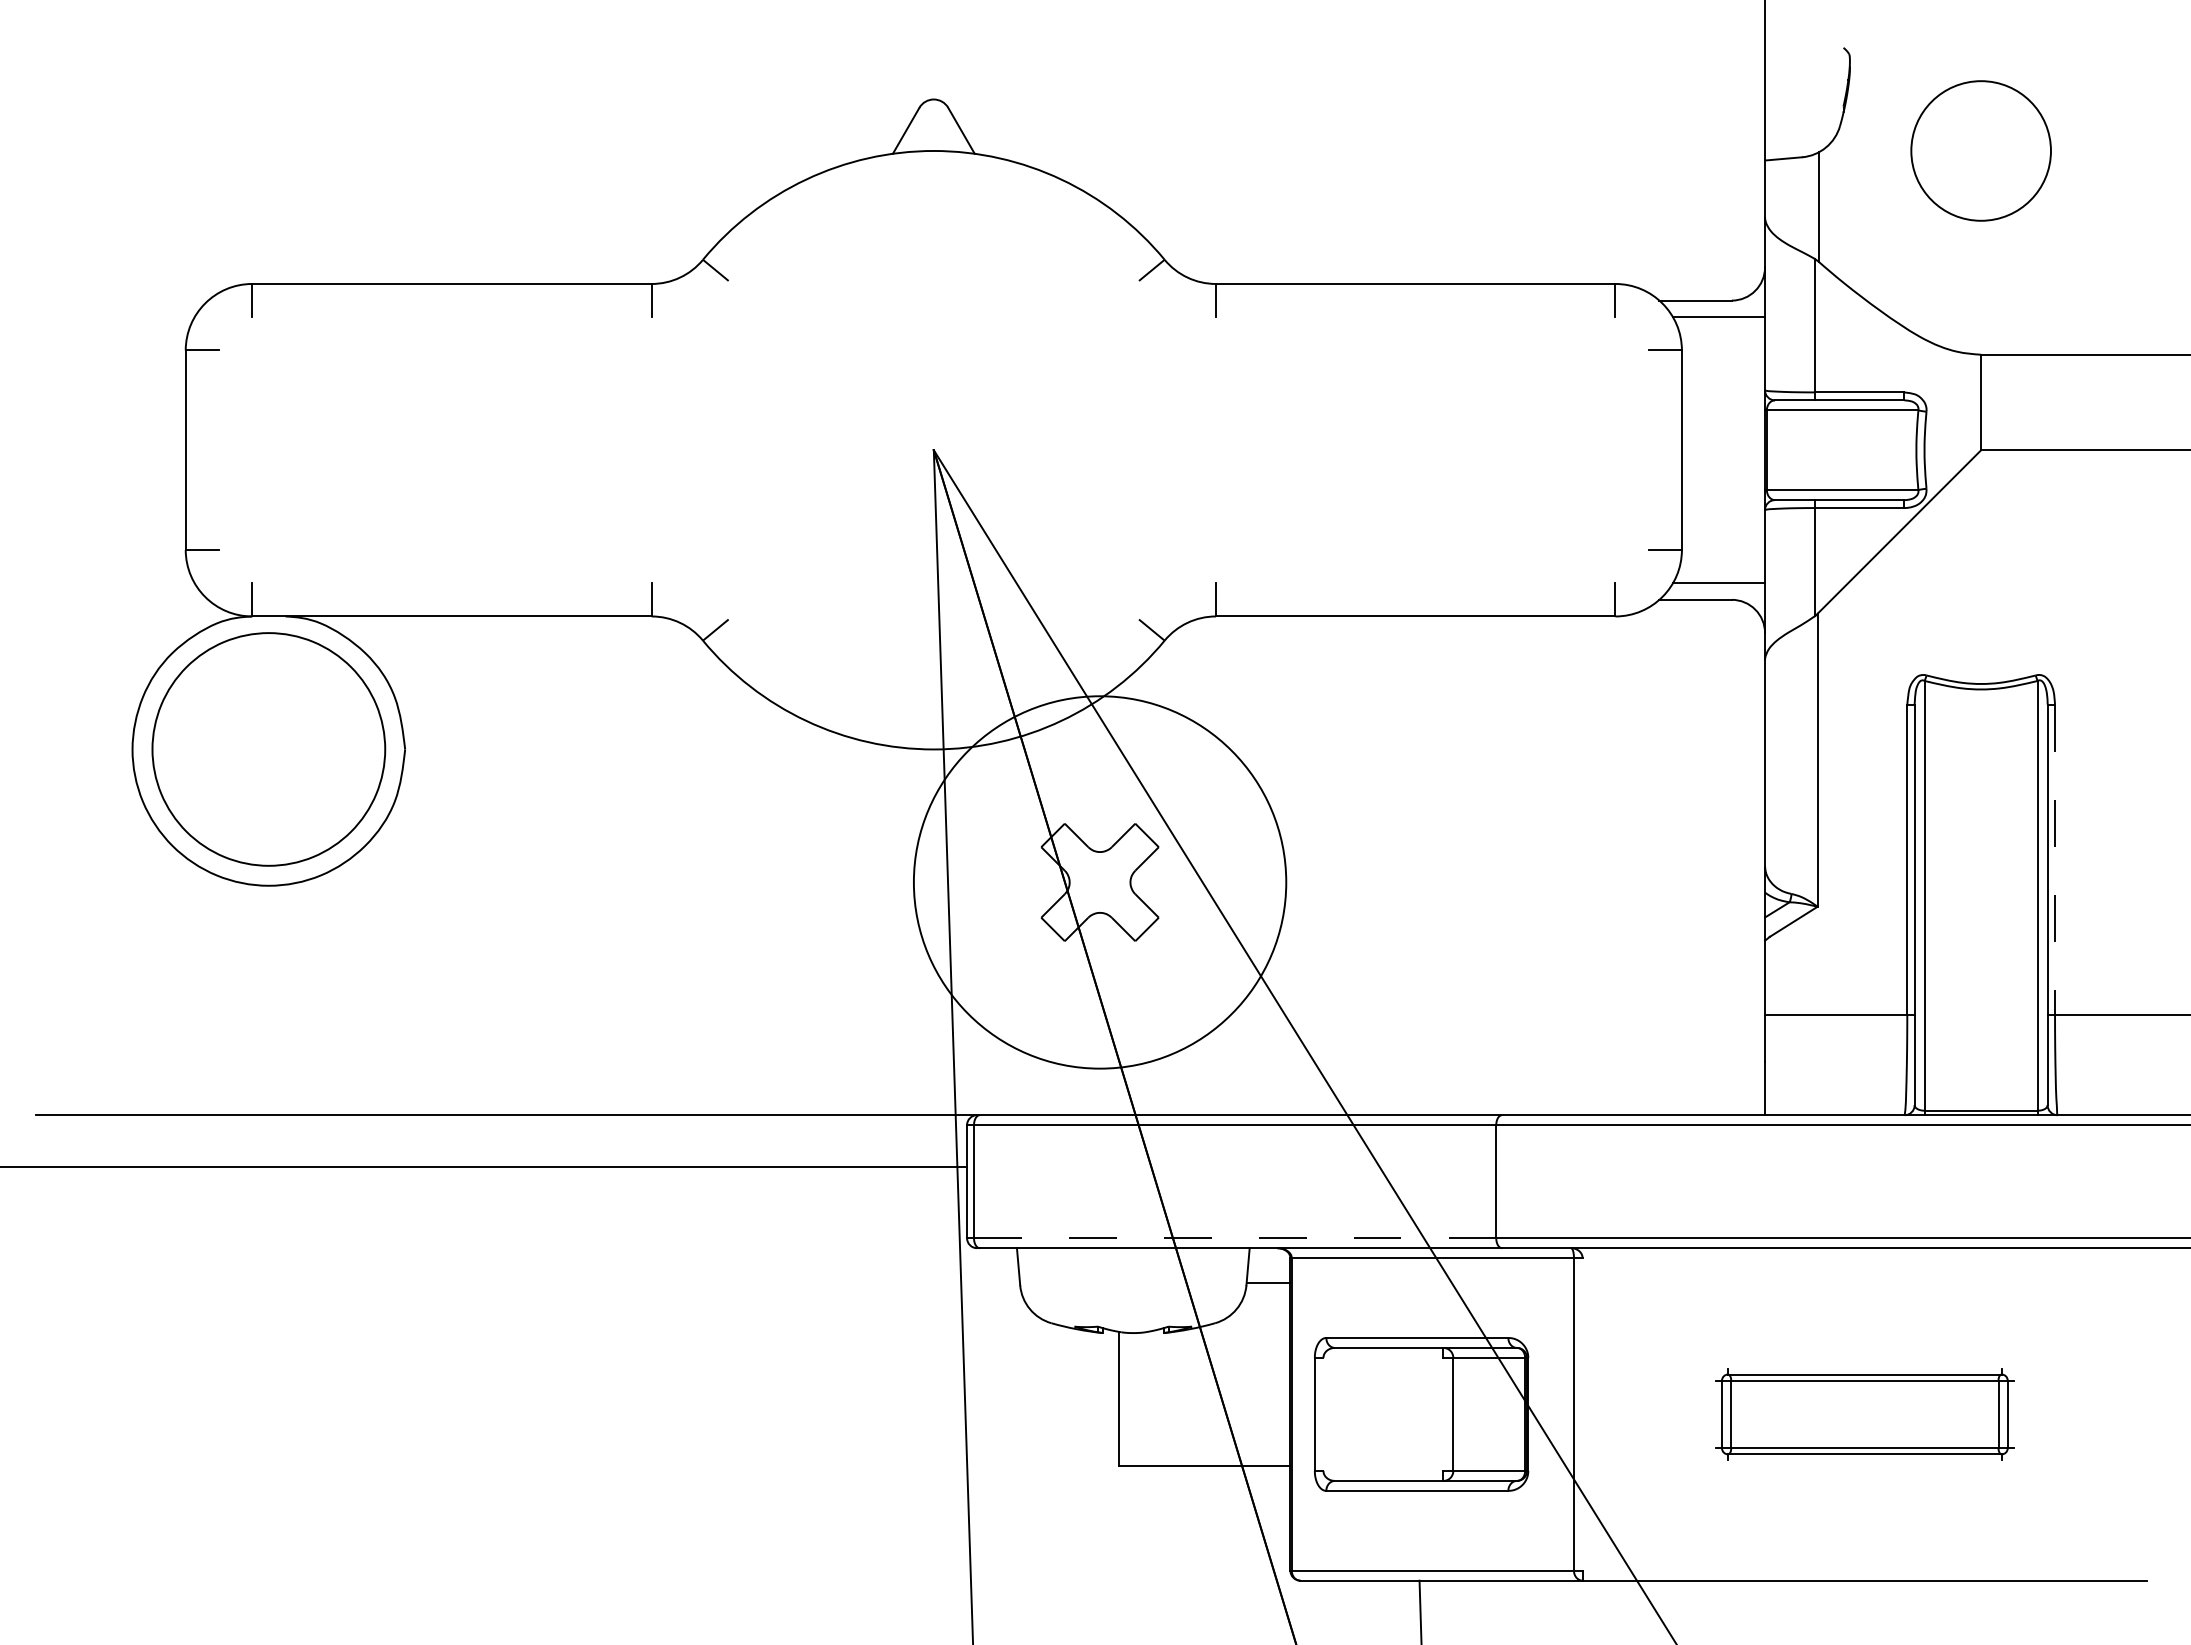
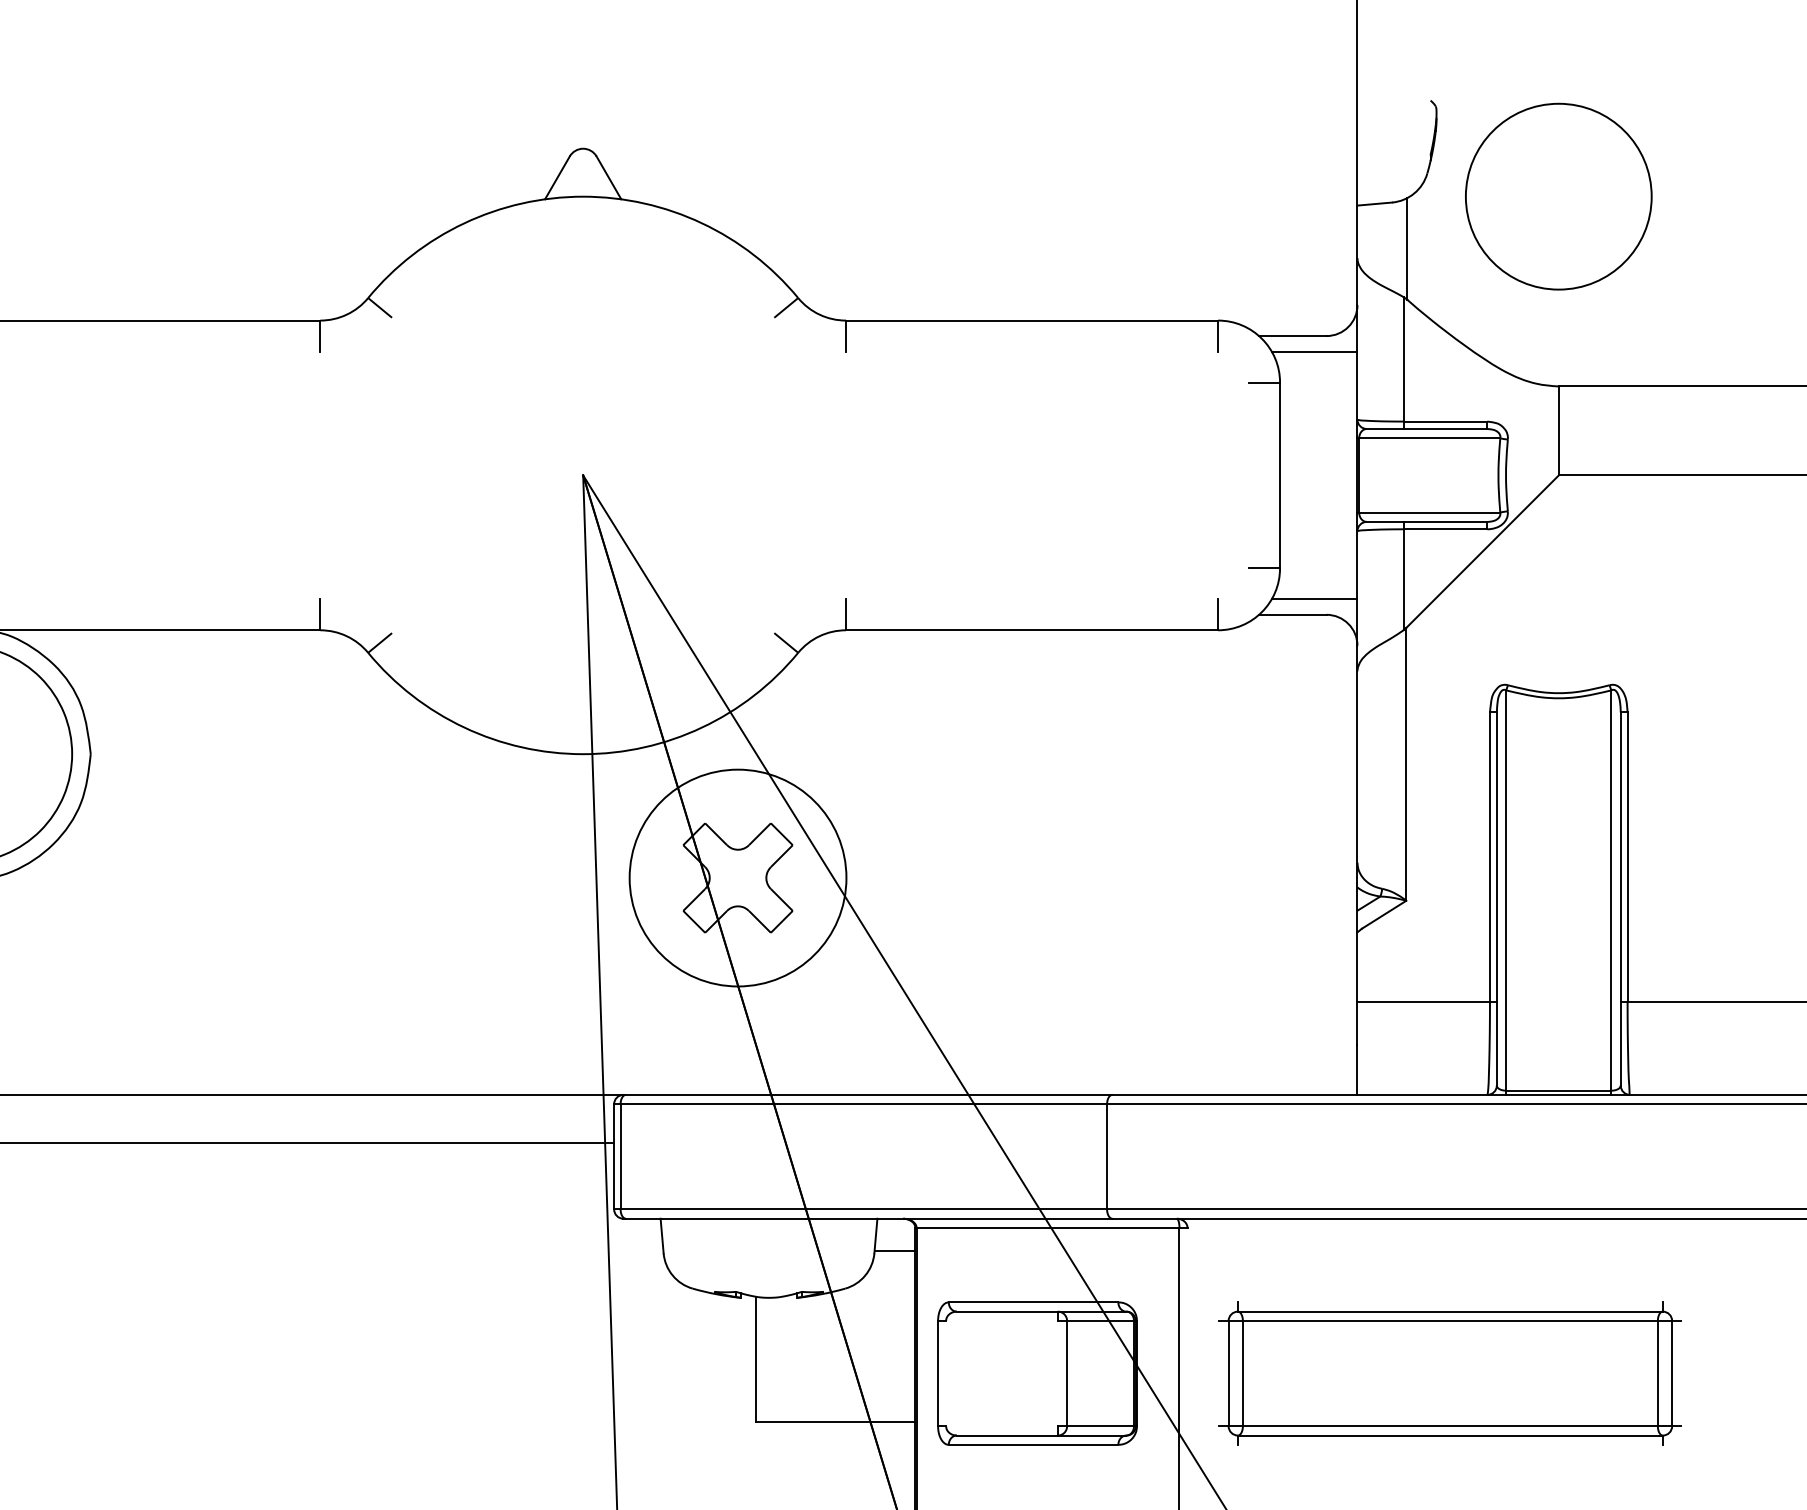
circle: (1980, 150) -> (1558, 196), size x1.43
line: (2055, 860) -> (1628, 857), dashed -> solid
circle: (1099, 882) -> (737, 878), size x0.62
line: (1235, 1238) -> (864, 1209), dashed -> solid
part: (1864, 1414) -> (1450, 1373), size x1.67

